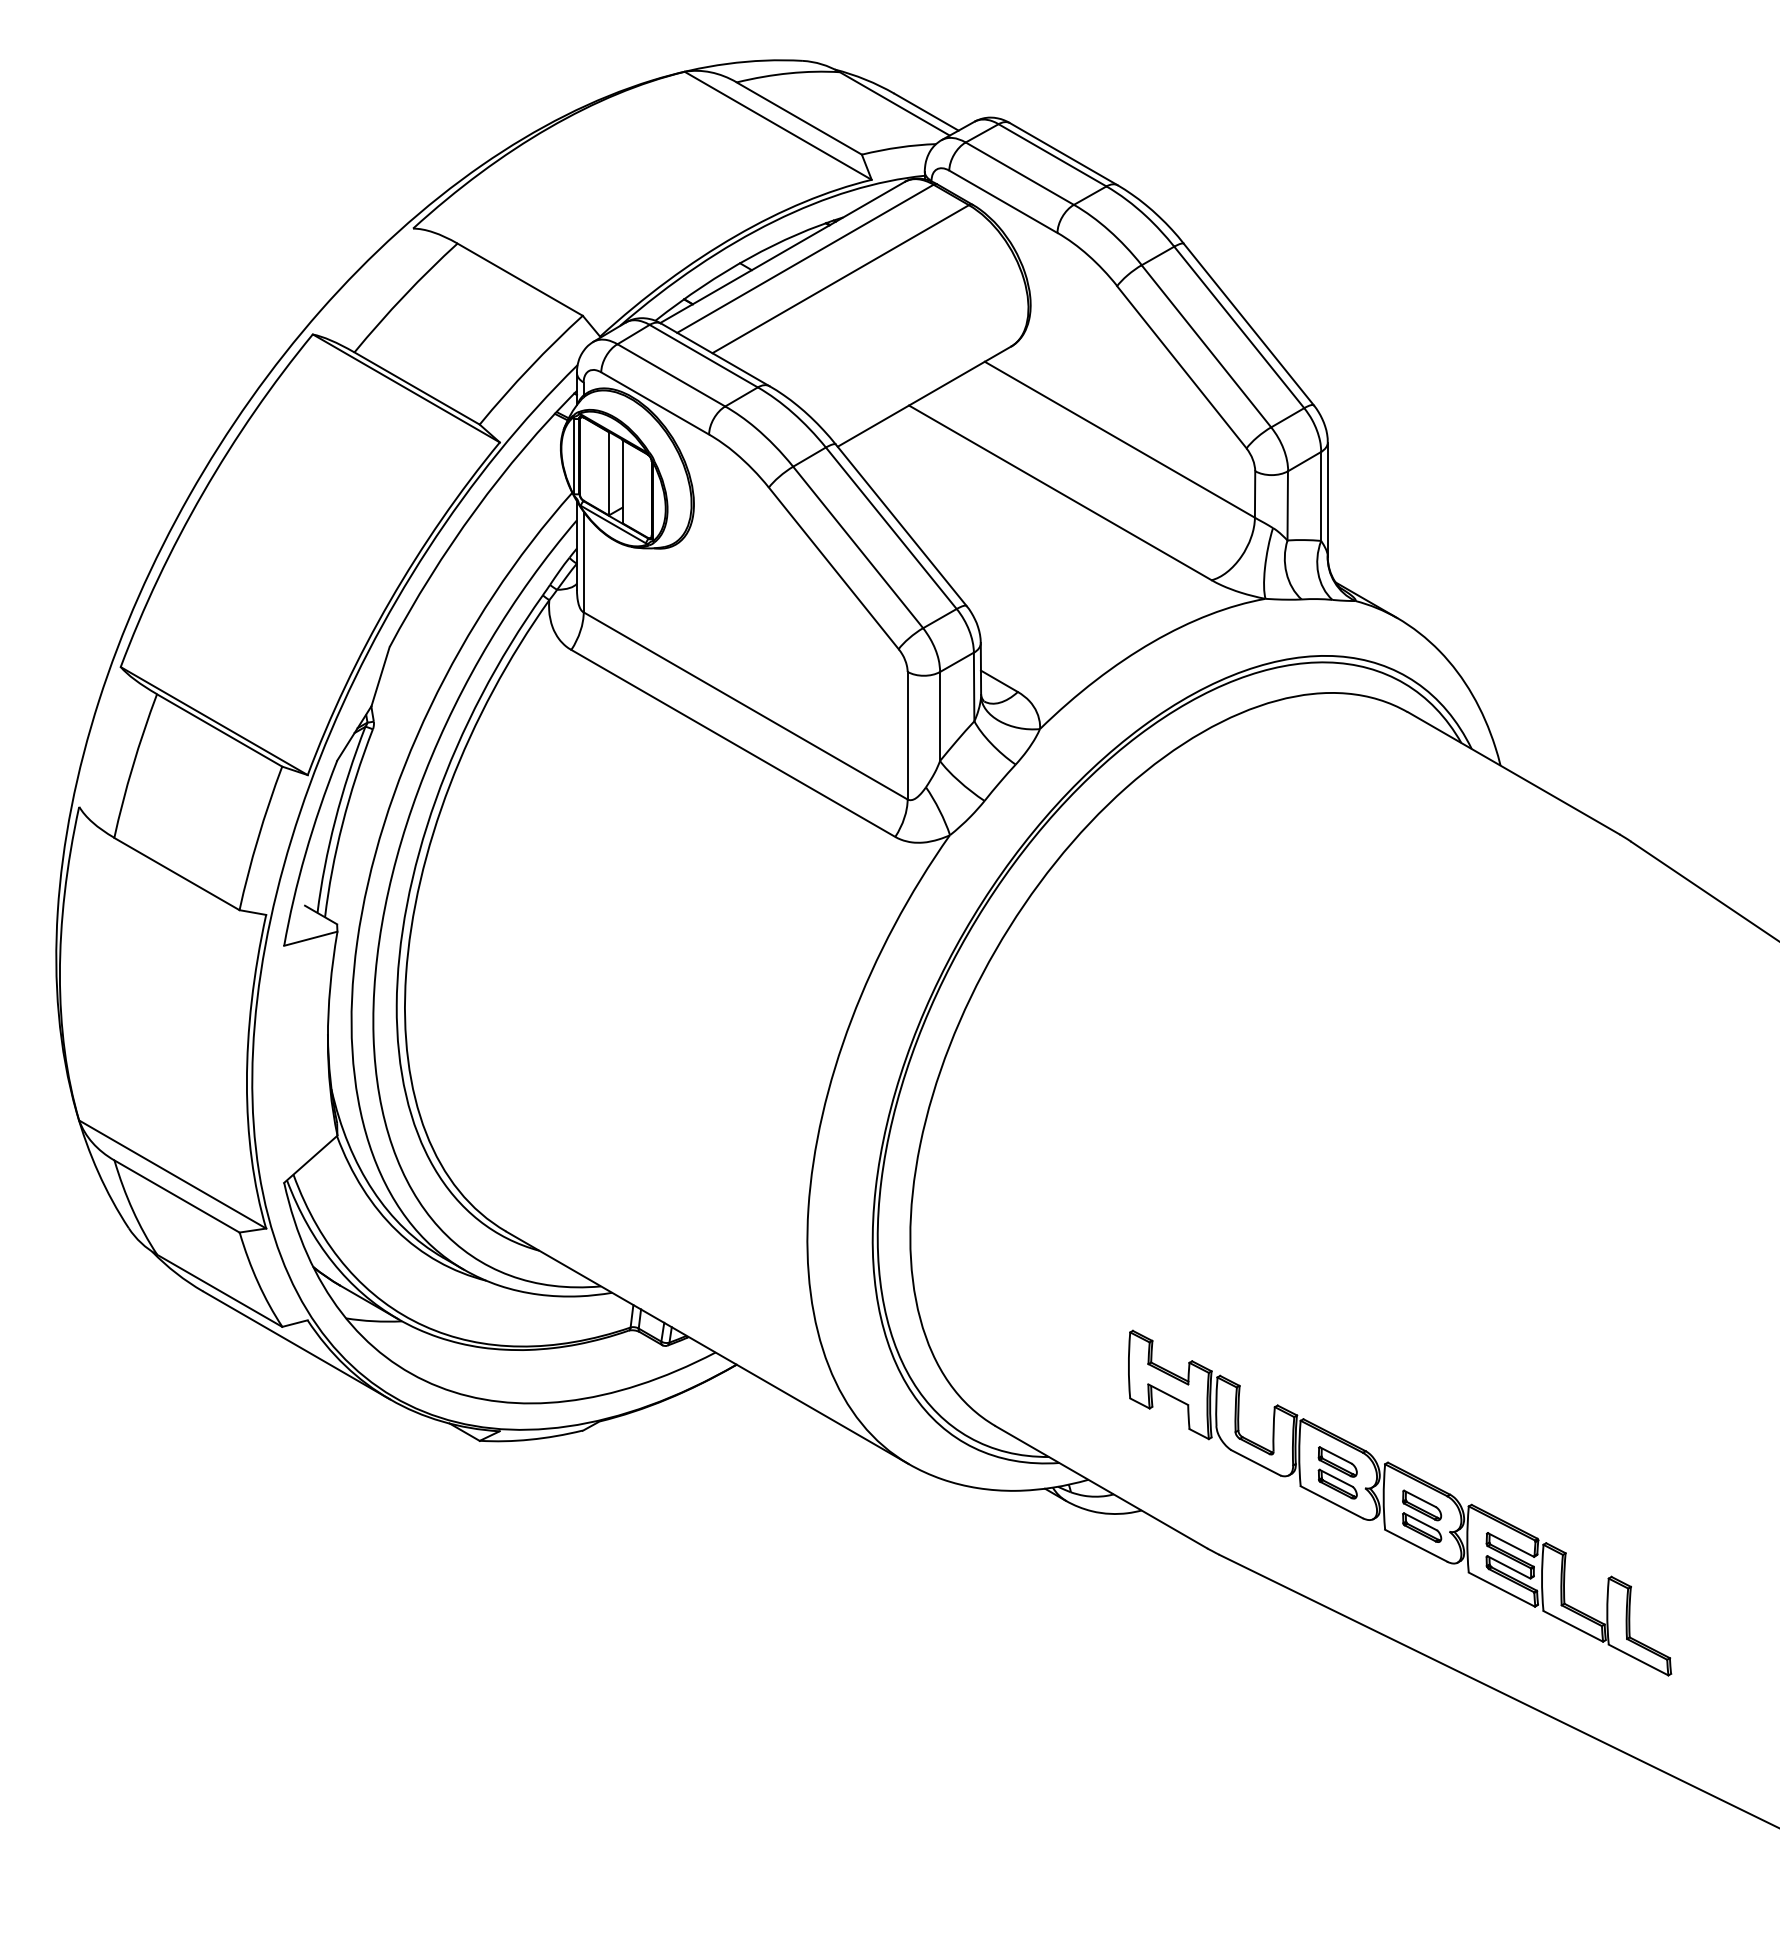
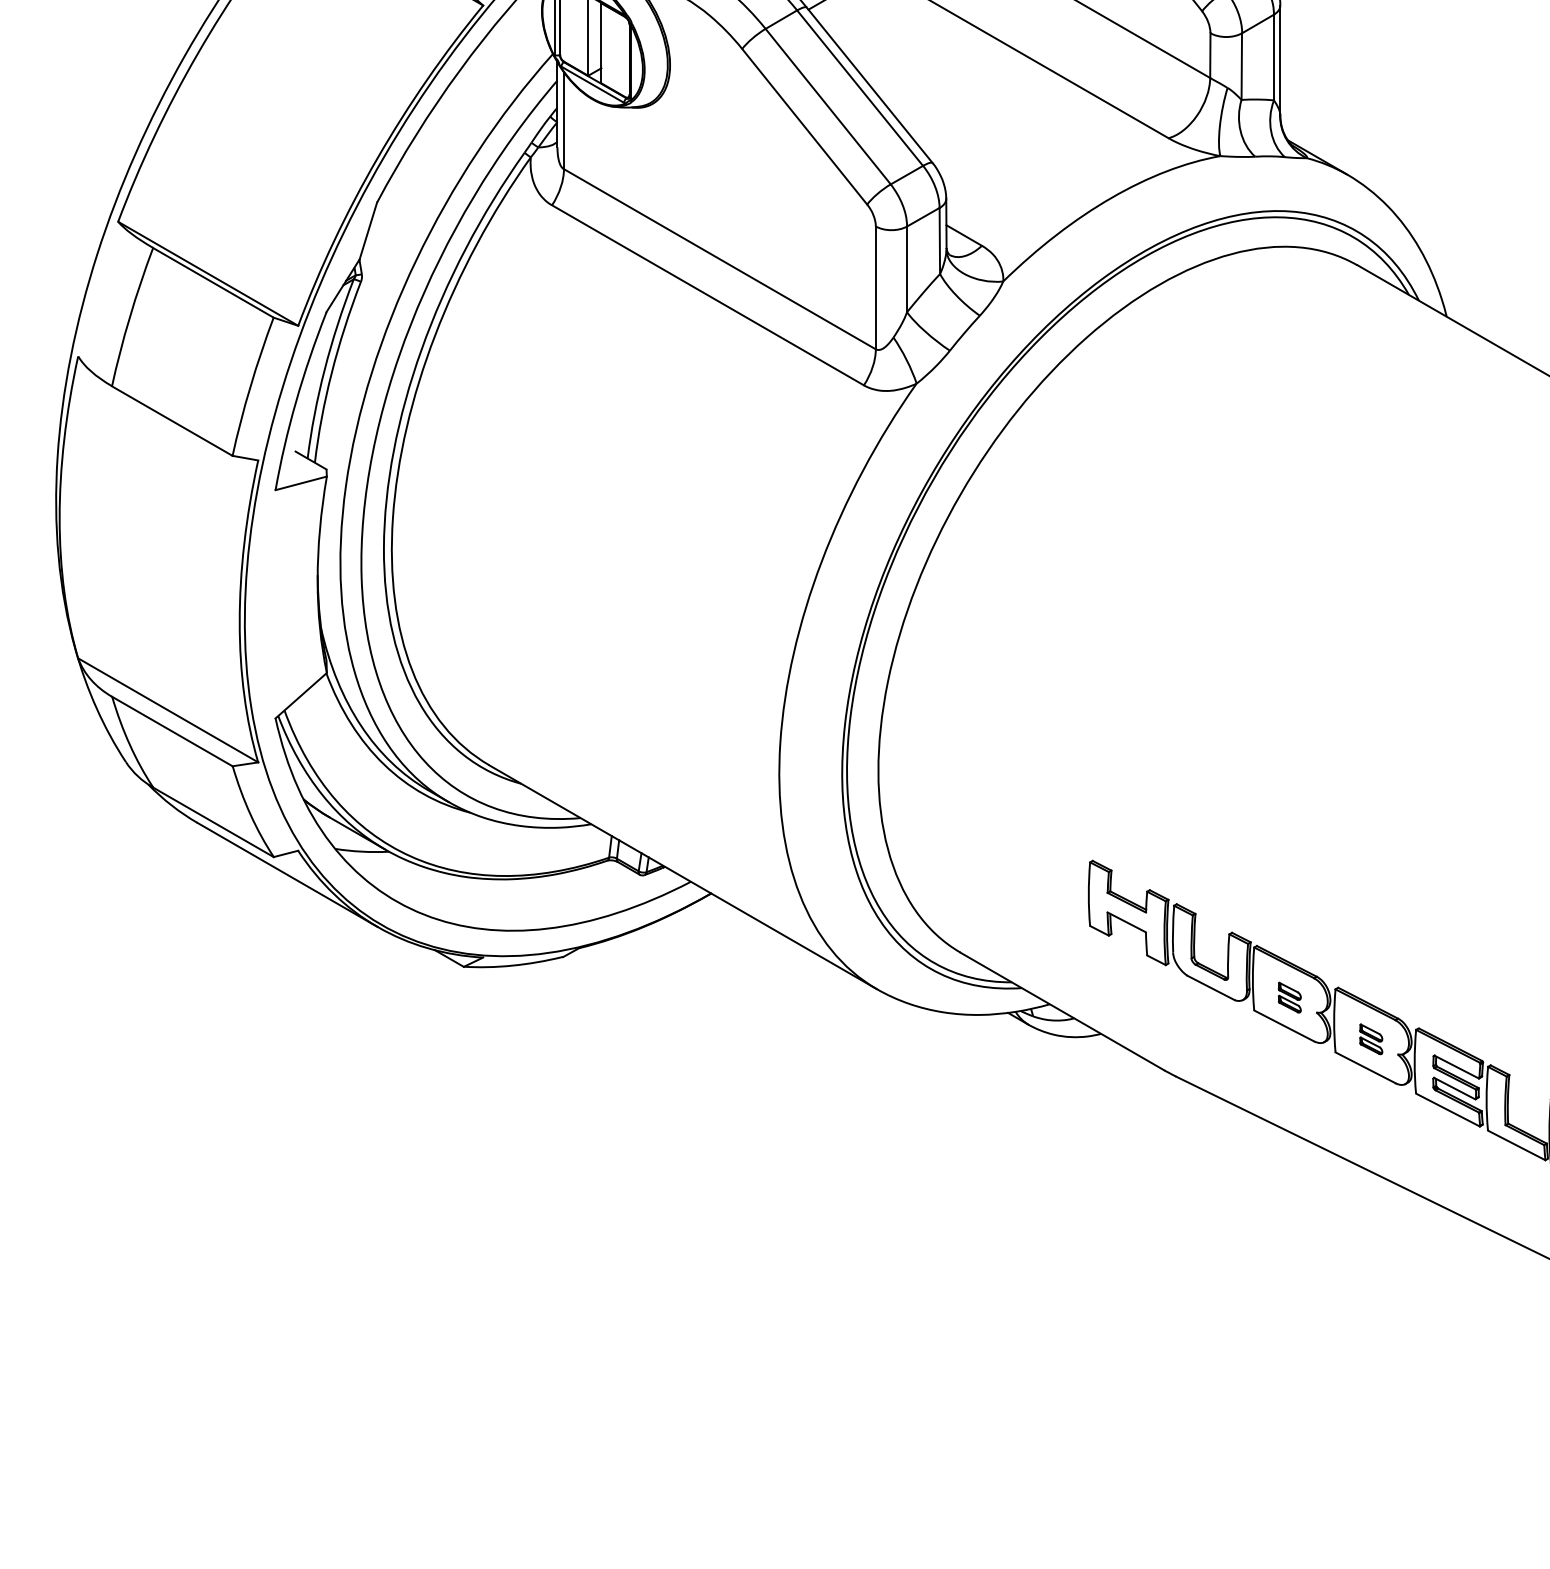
part: (1337, 1472) -> (1289, 997), size x0.6
part: (1422, 1515) -> (1371, 1038), size x0.6

